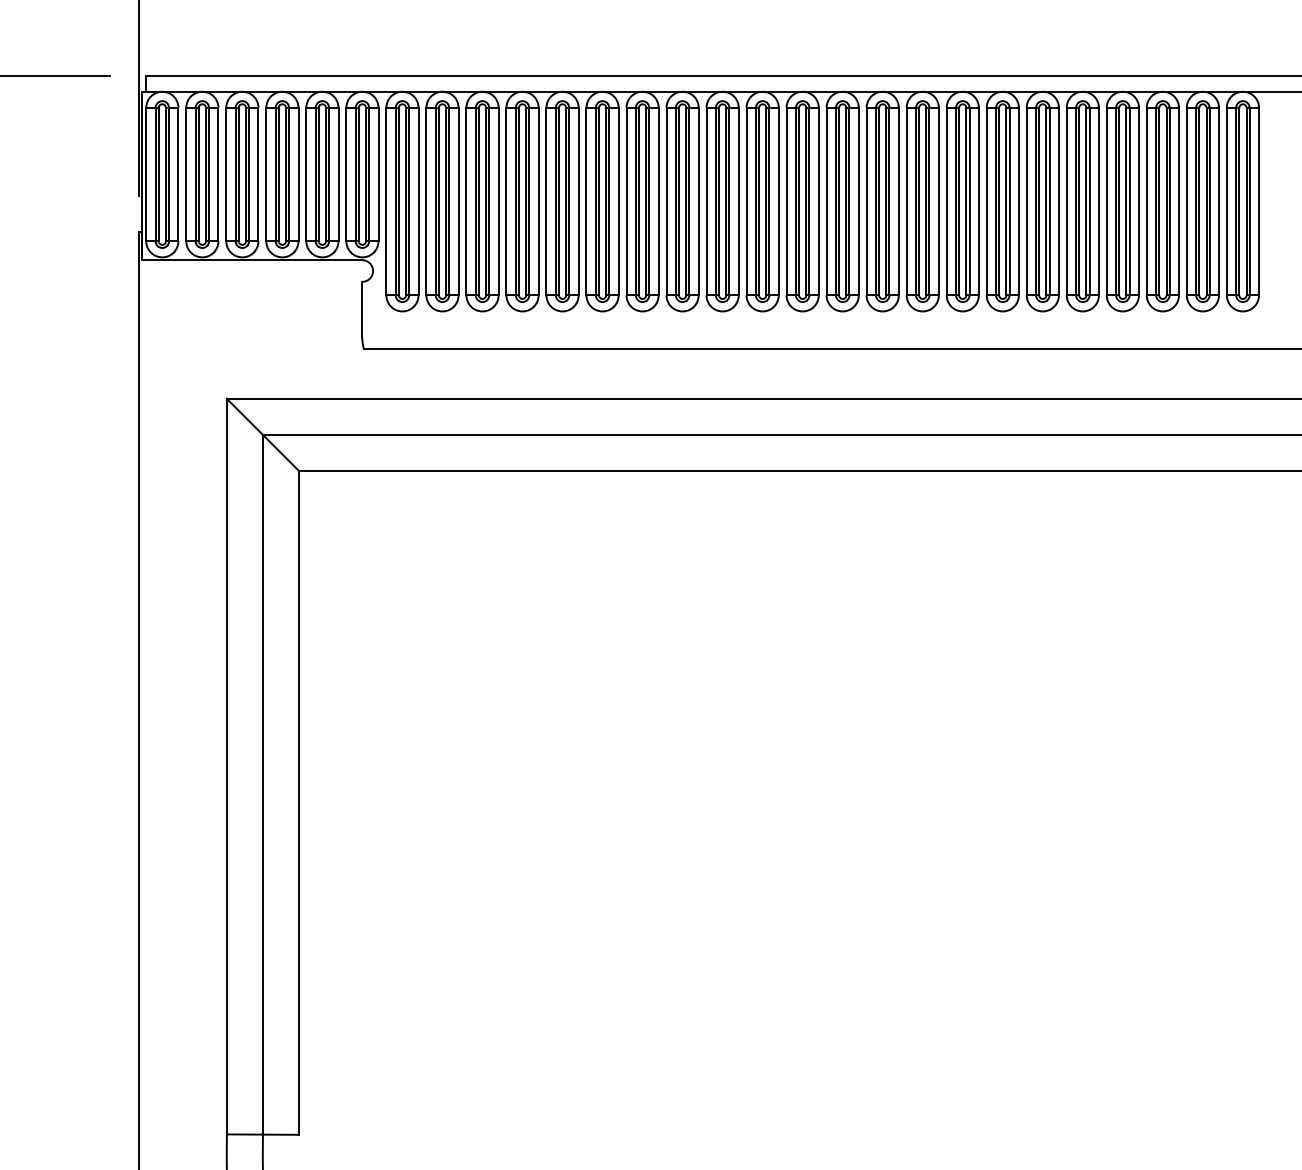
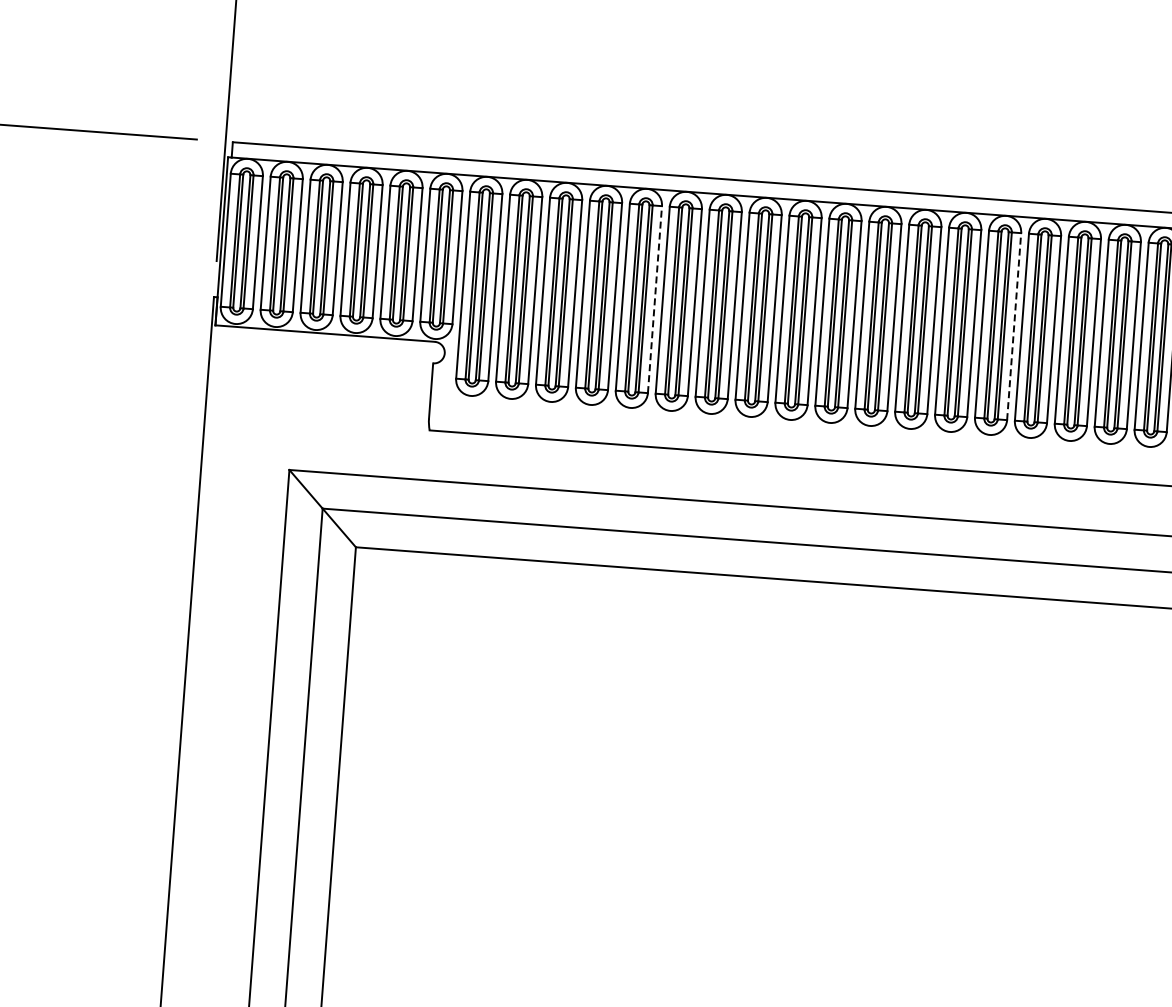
line: (578, 201) -> (654, 299), solid -> dashed
line: (938, 201) -> (1013, 326), solid -> dashed

